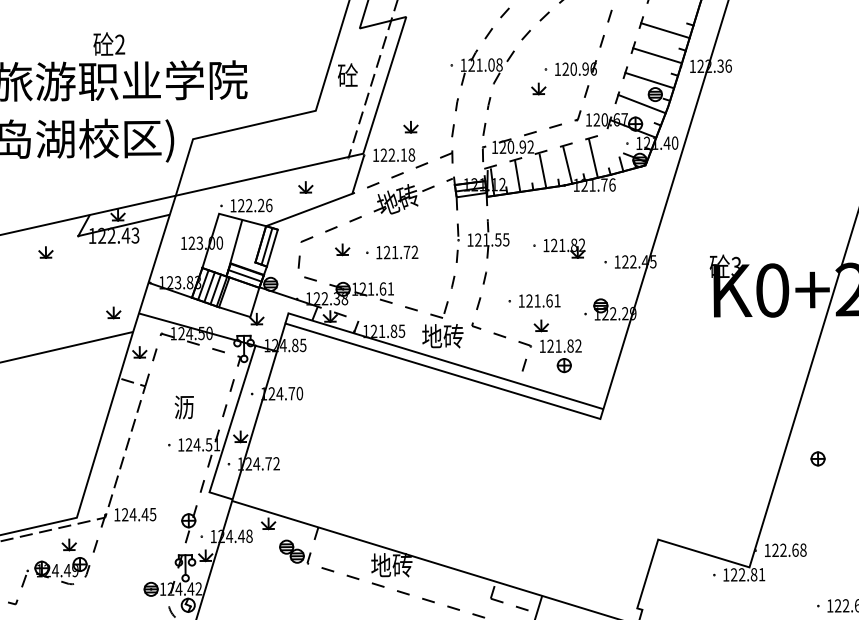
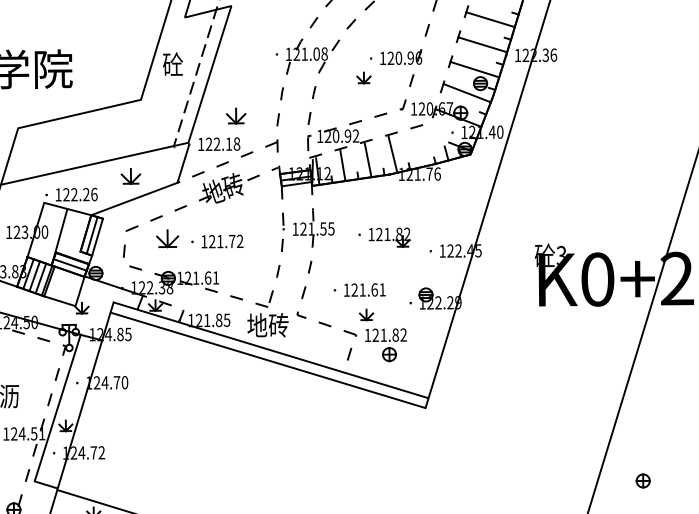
part: (410, 127) -> (235, 116), size x1.4
line: (592, 158) -> (417, 147), removed
part: (305, 187) -> (130, 176), size x1.4
part: (342, 249) -> (167, 238), size x1.6
part: (817, 458) -> (642, 480), moved

